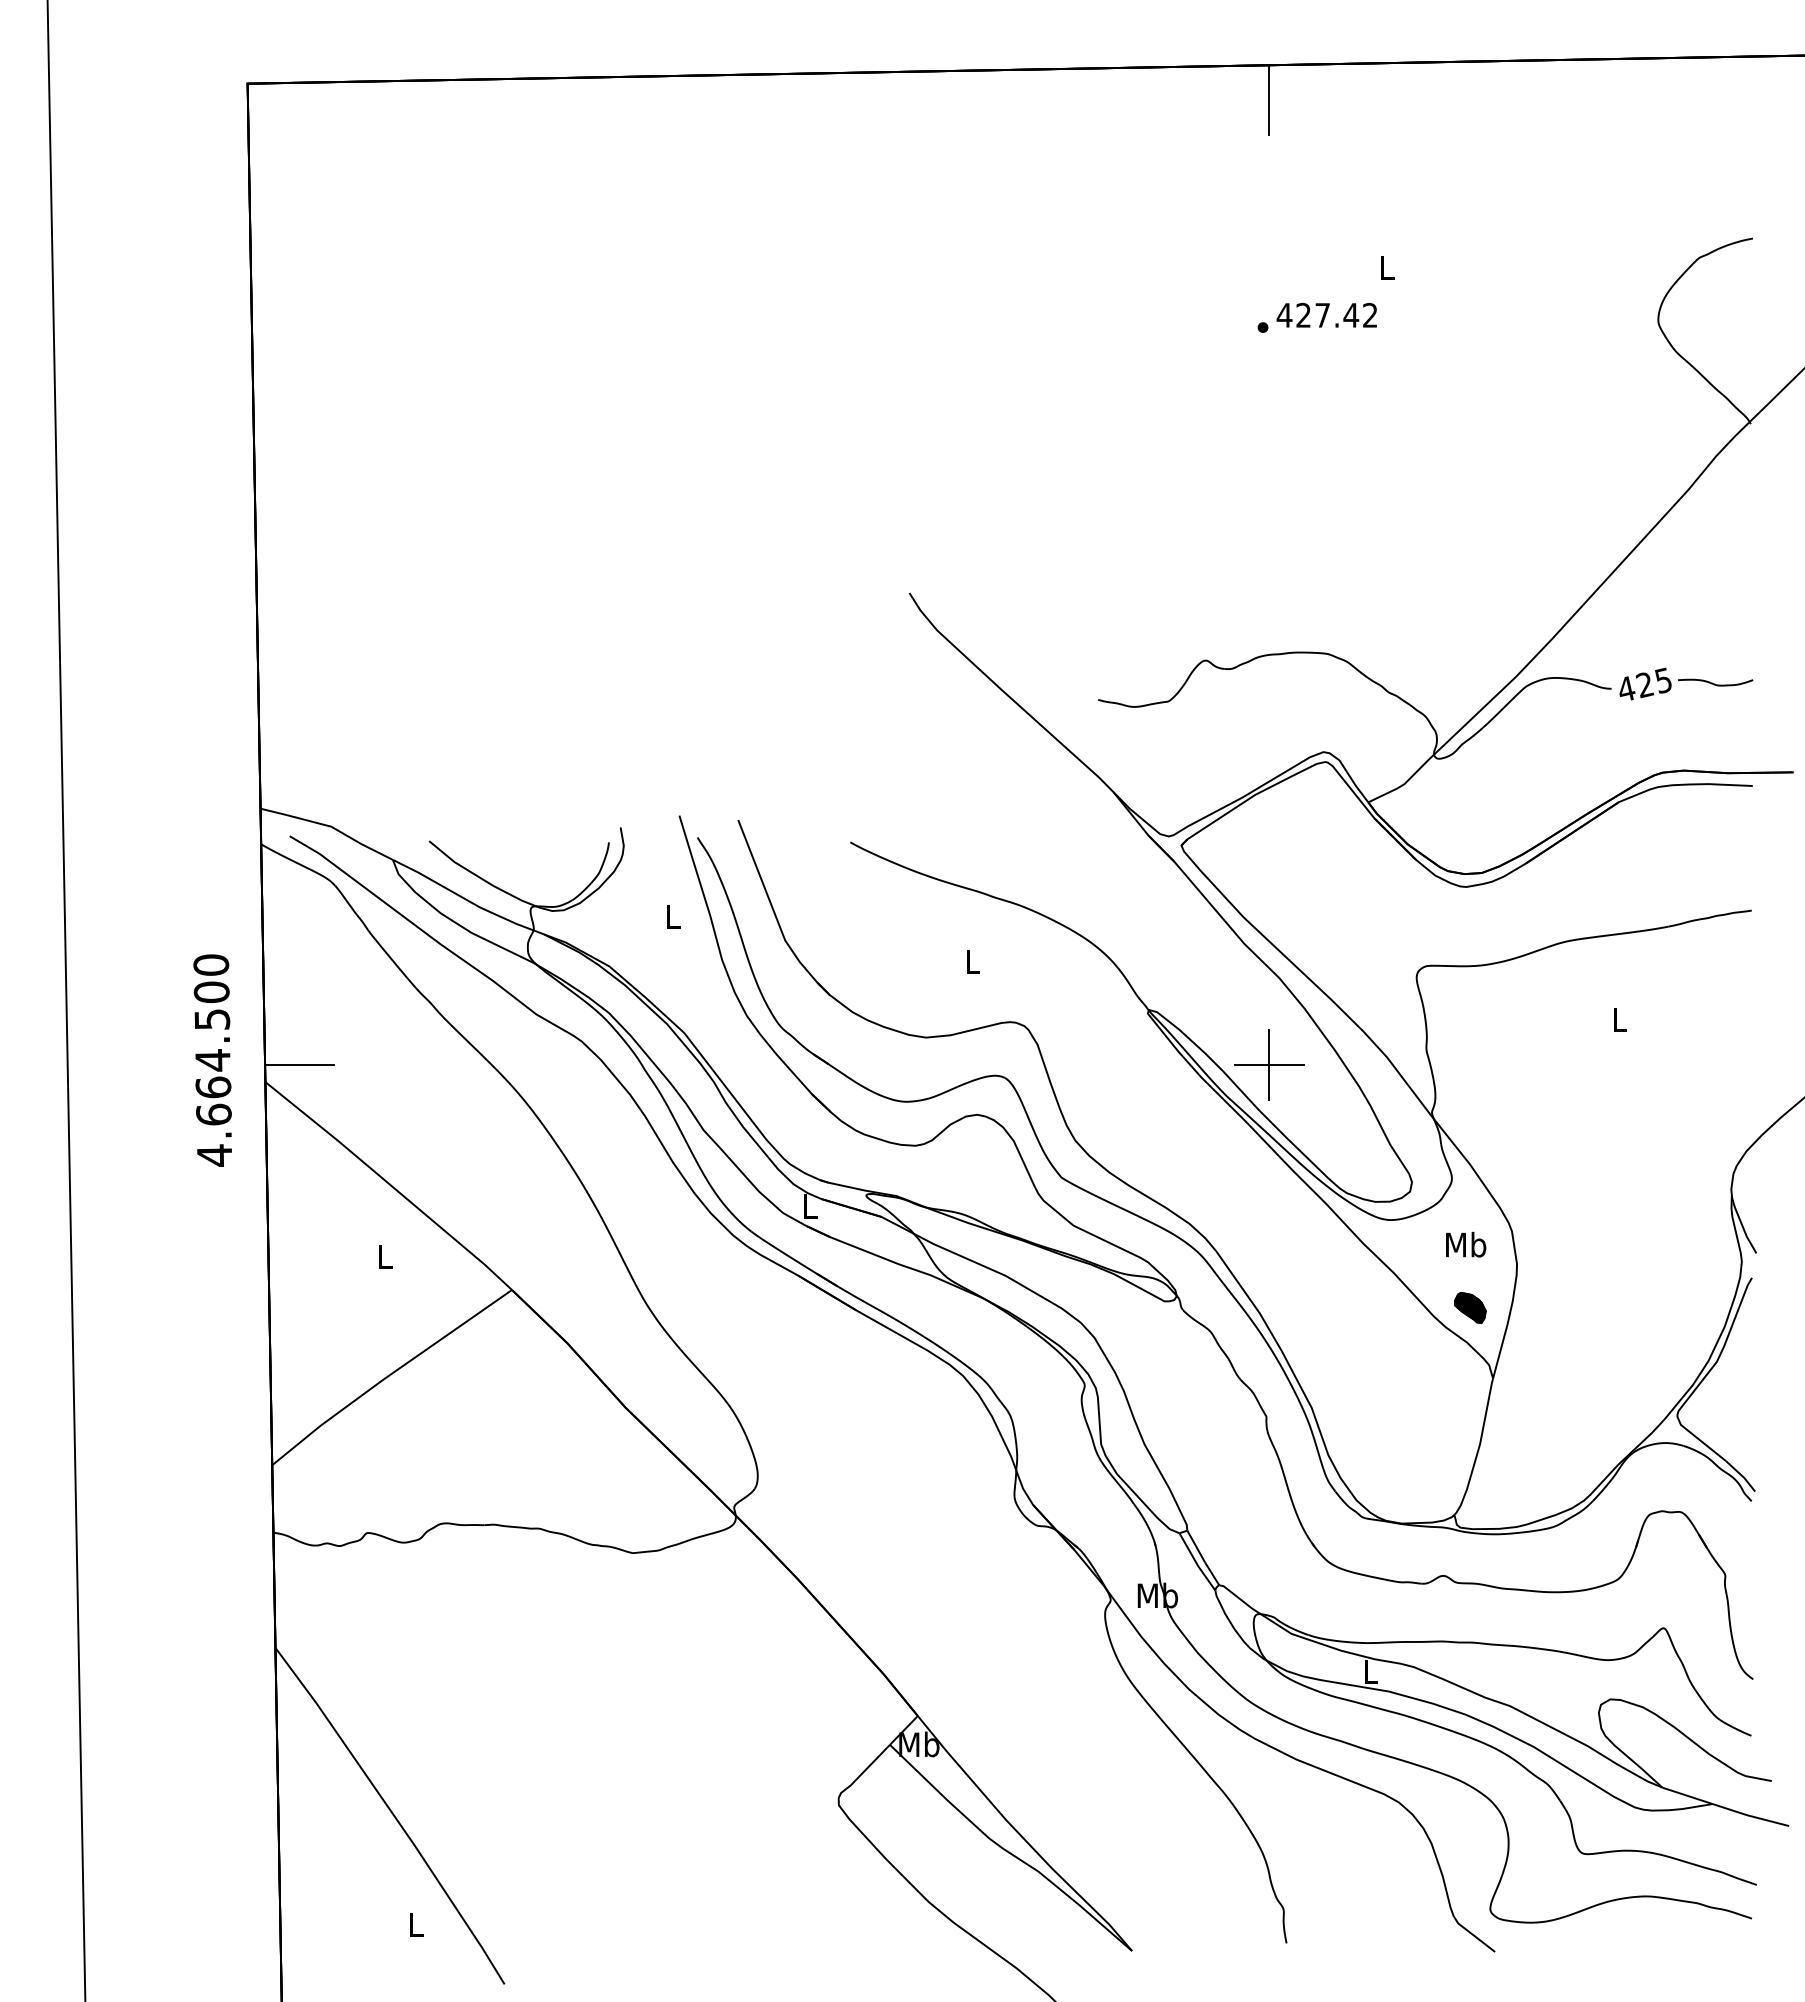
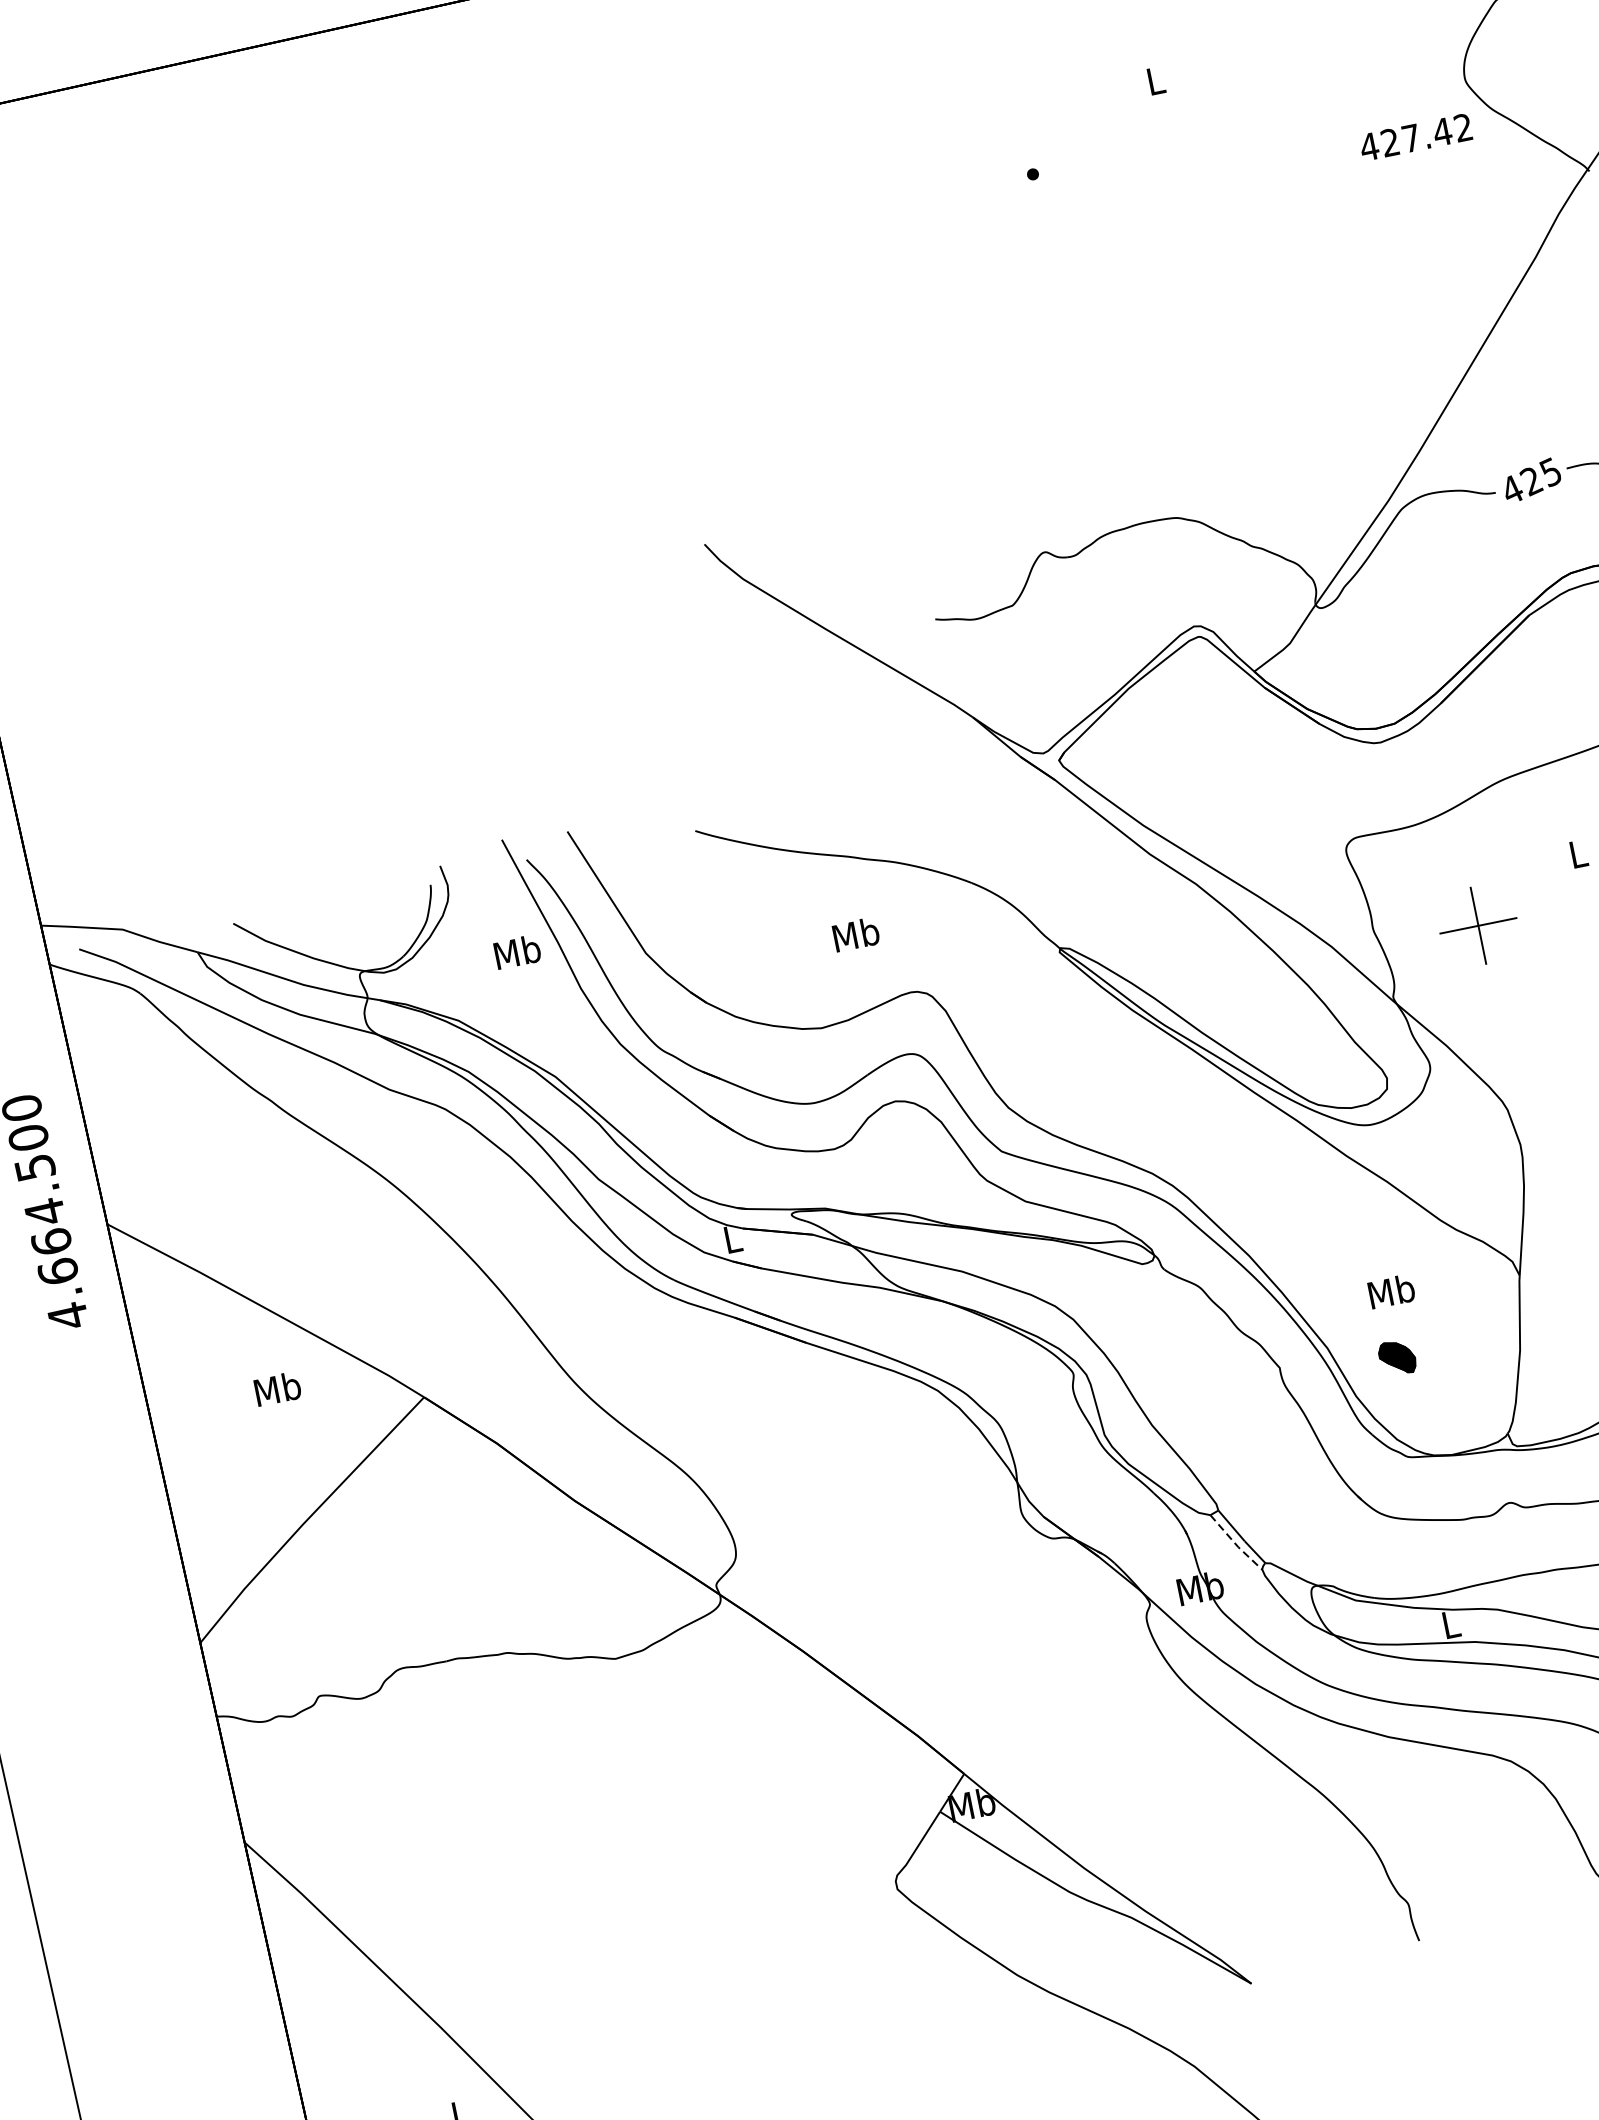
text: (1326, 314) -> (1415, 136), moved
text: (673, 916) -> (517, 951), L -> Mb
text: (972, 961) -> (855, 934), L -> Mb
line: (299, 1064) -> (140, 1197), removed
part: (1269, 1064) -> (1478, 925), moved
text: (1466, 1244) -> (1392, 1291), moved
text: (385, 1256) -> (277, 1388), L -> Mb
part: (1470, 1307) -> (1397, 1357), moved
line: (1196, 1562) -> (1235, 1543), solid -> dashed

